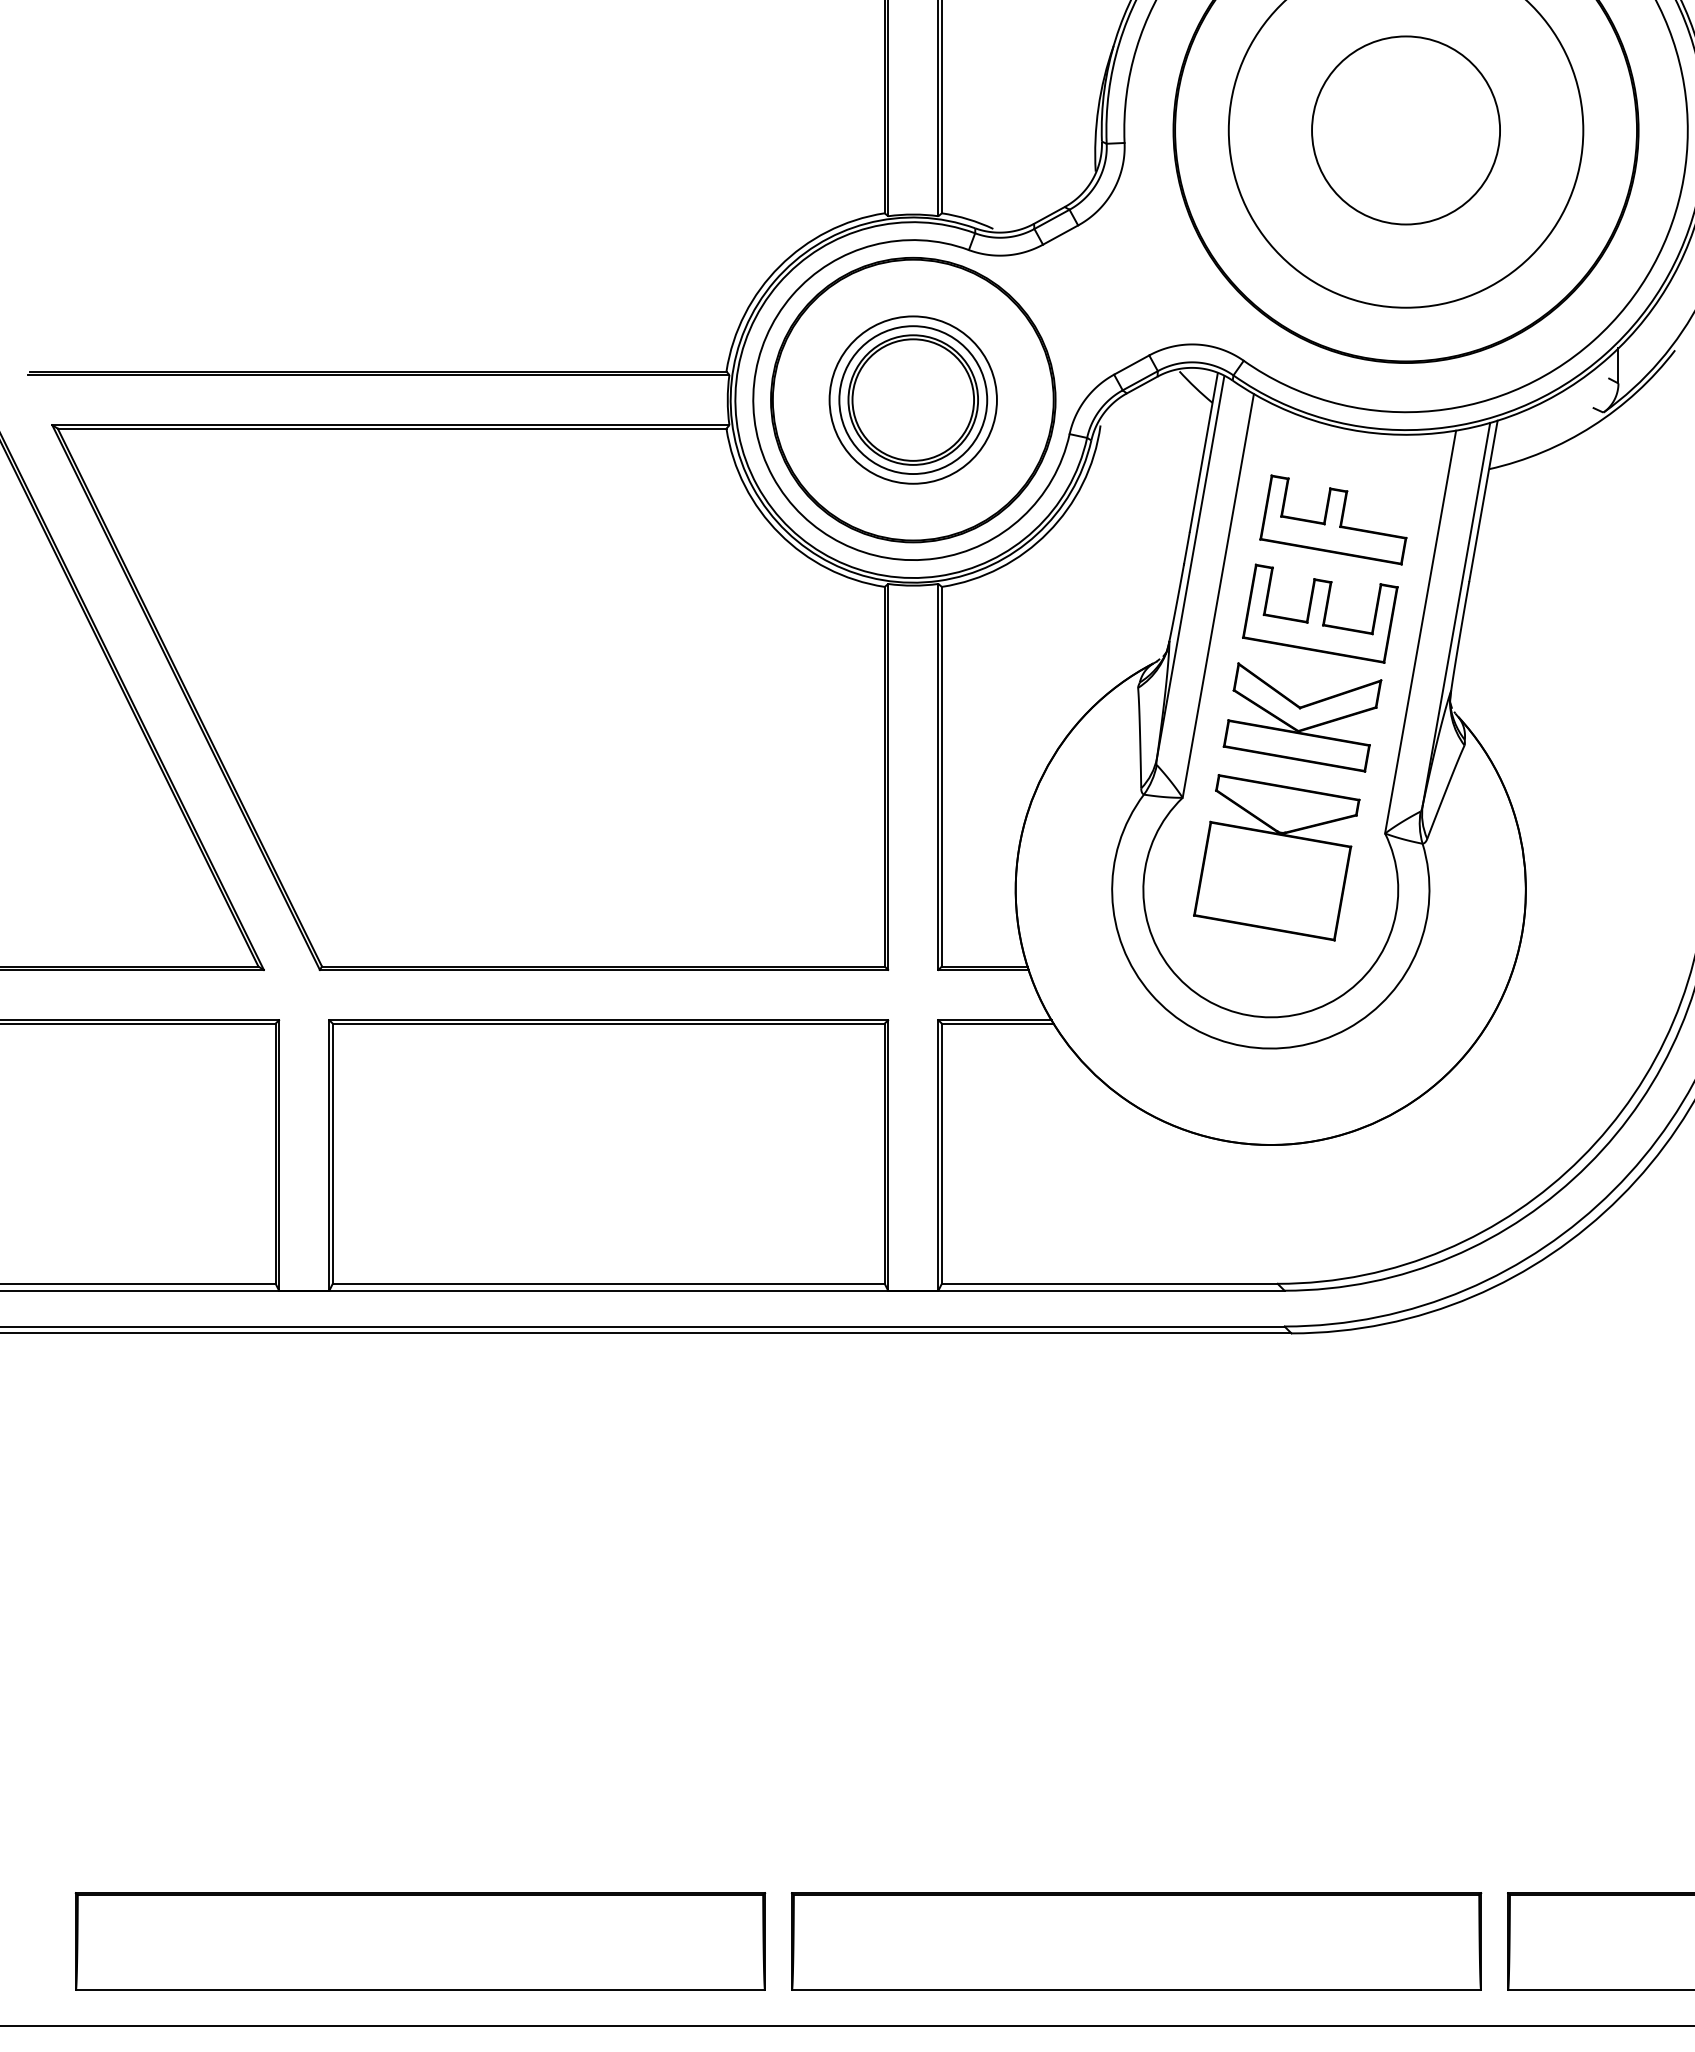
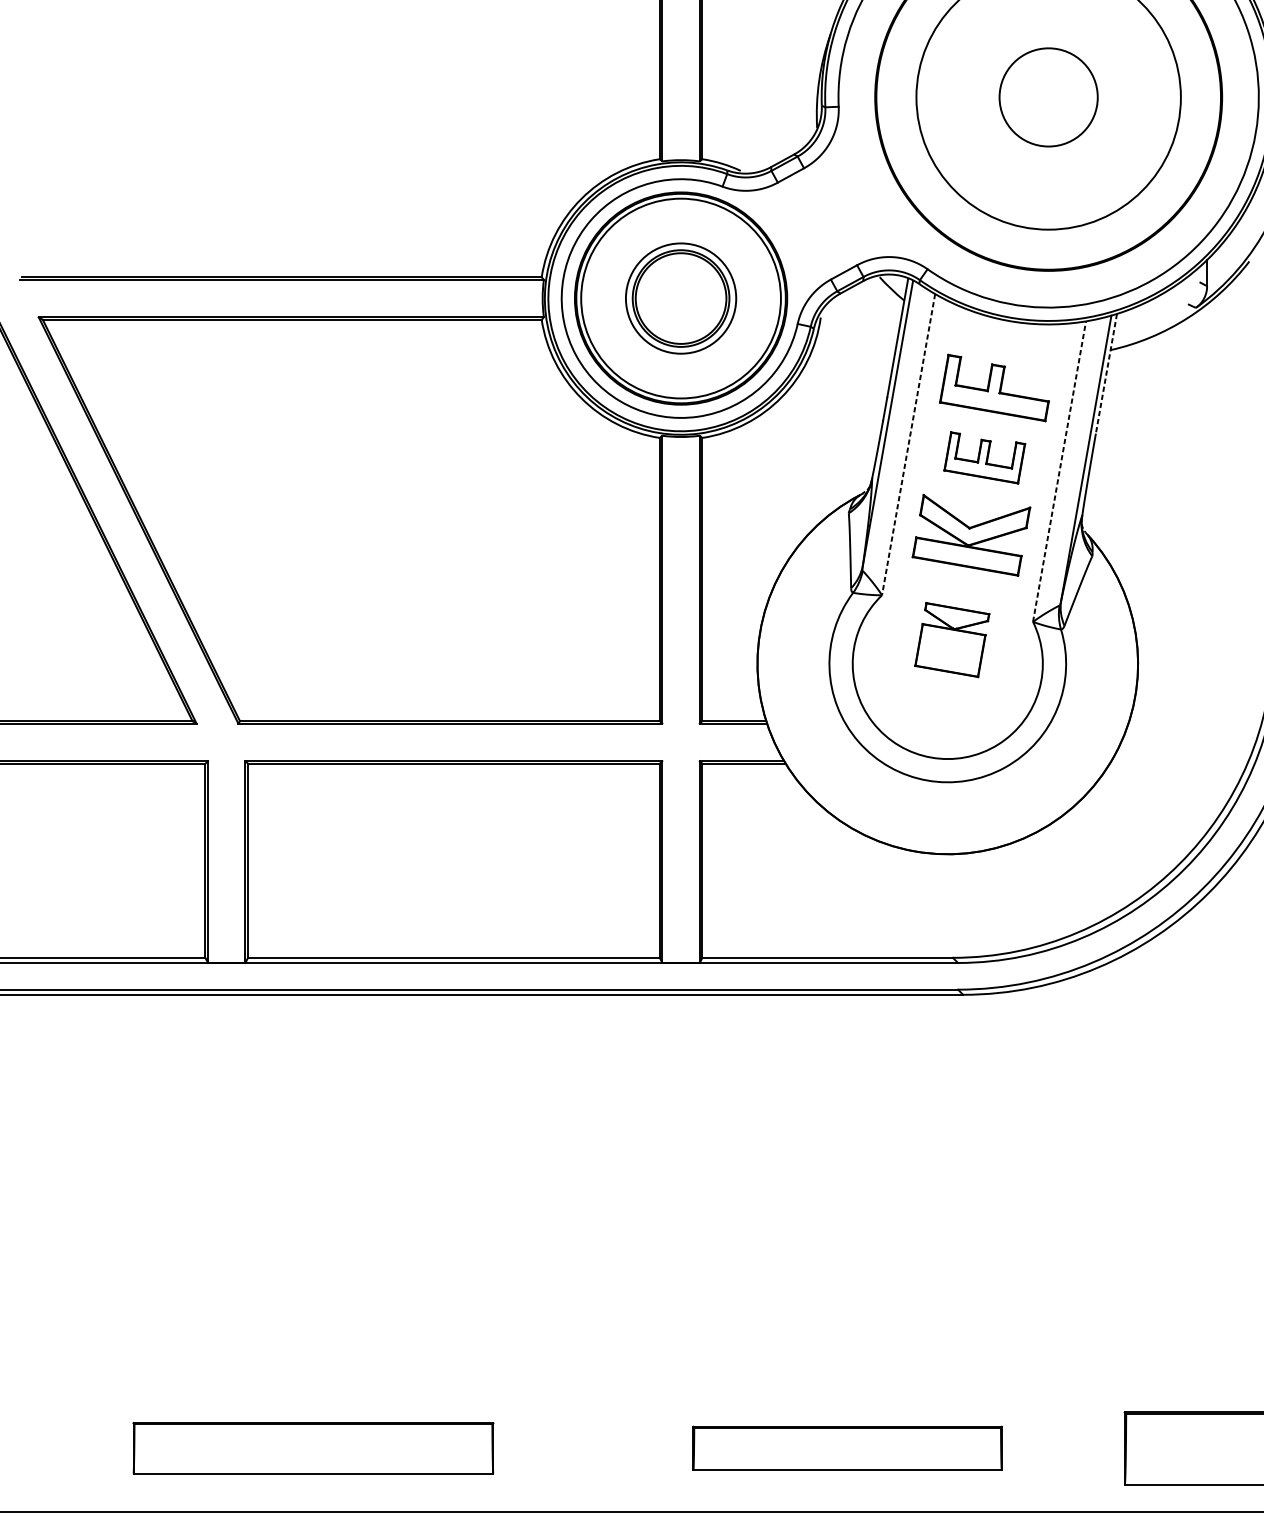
circle: (1405, 130) -> (1048, 97), size x0.7
circle: (912, 399) -> (680, 298), size x1.6
line: (1483, 501) -> (1106, 374), solid -> dashed
line: (1218, 595) -> (908, 444), solid -> dashed
part: (1320, 613) -> (984, 457), size x0.7
line: (1420, 632) -> (1059, 471), solid -> dashed
part: (1276, 857) -> (952, 639), size x0.6
part: (420, 1941) -> (313, 1448), size x0.7
part: (1136, 1941) -> (847, 1448), size x0.6

